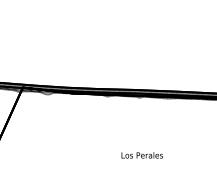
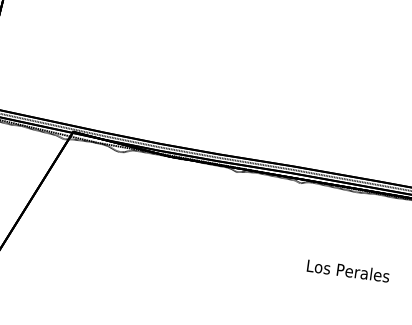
text: (141, 155) -> (346, 271), moved

